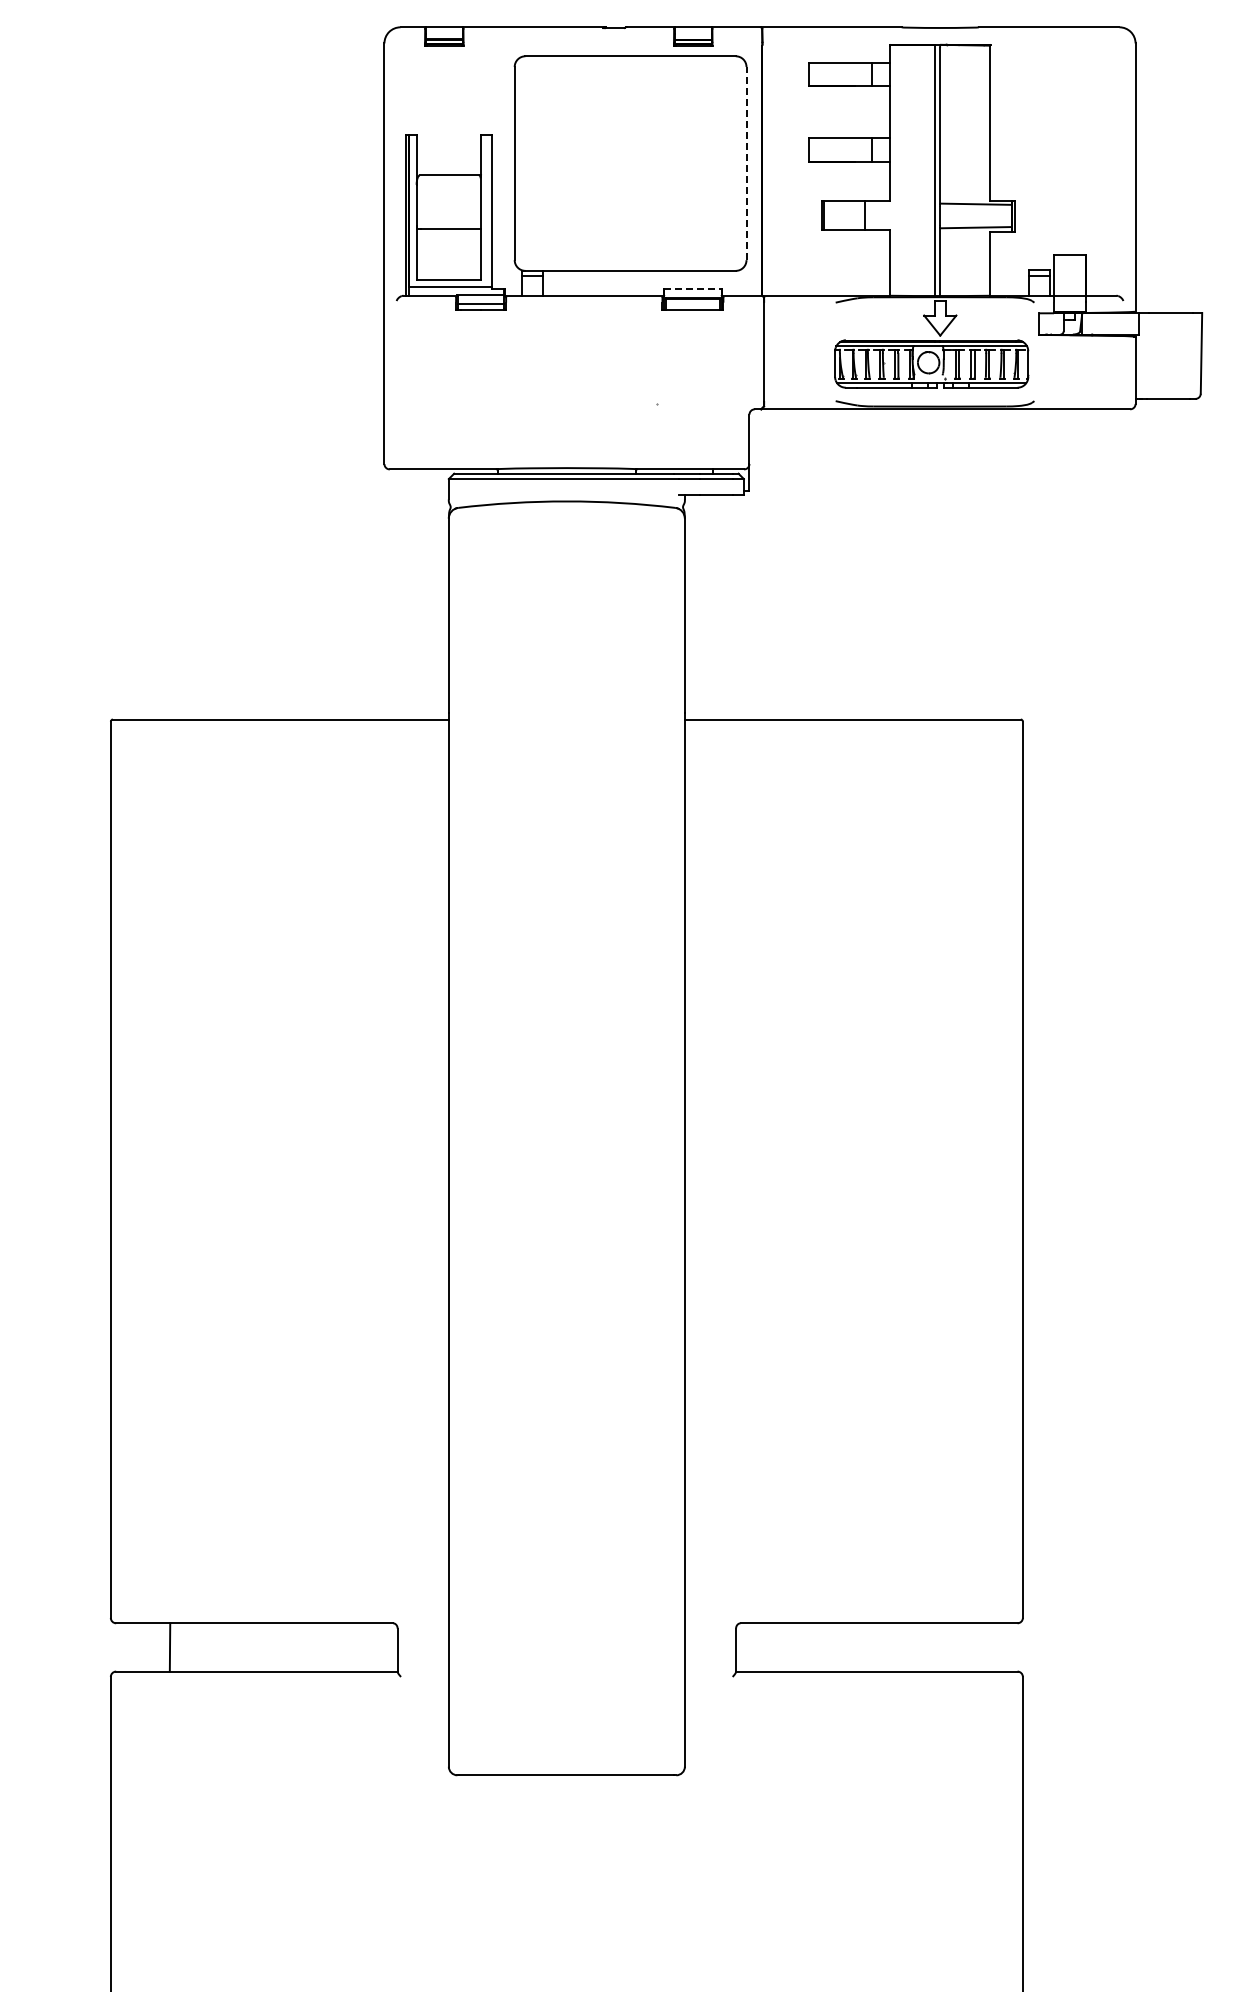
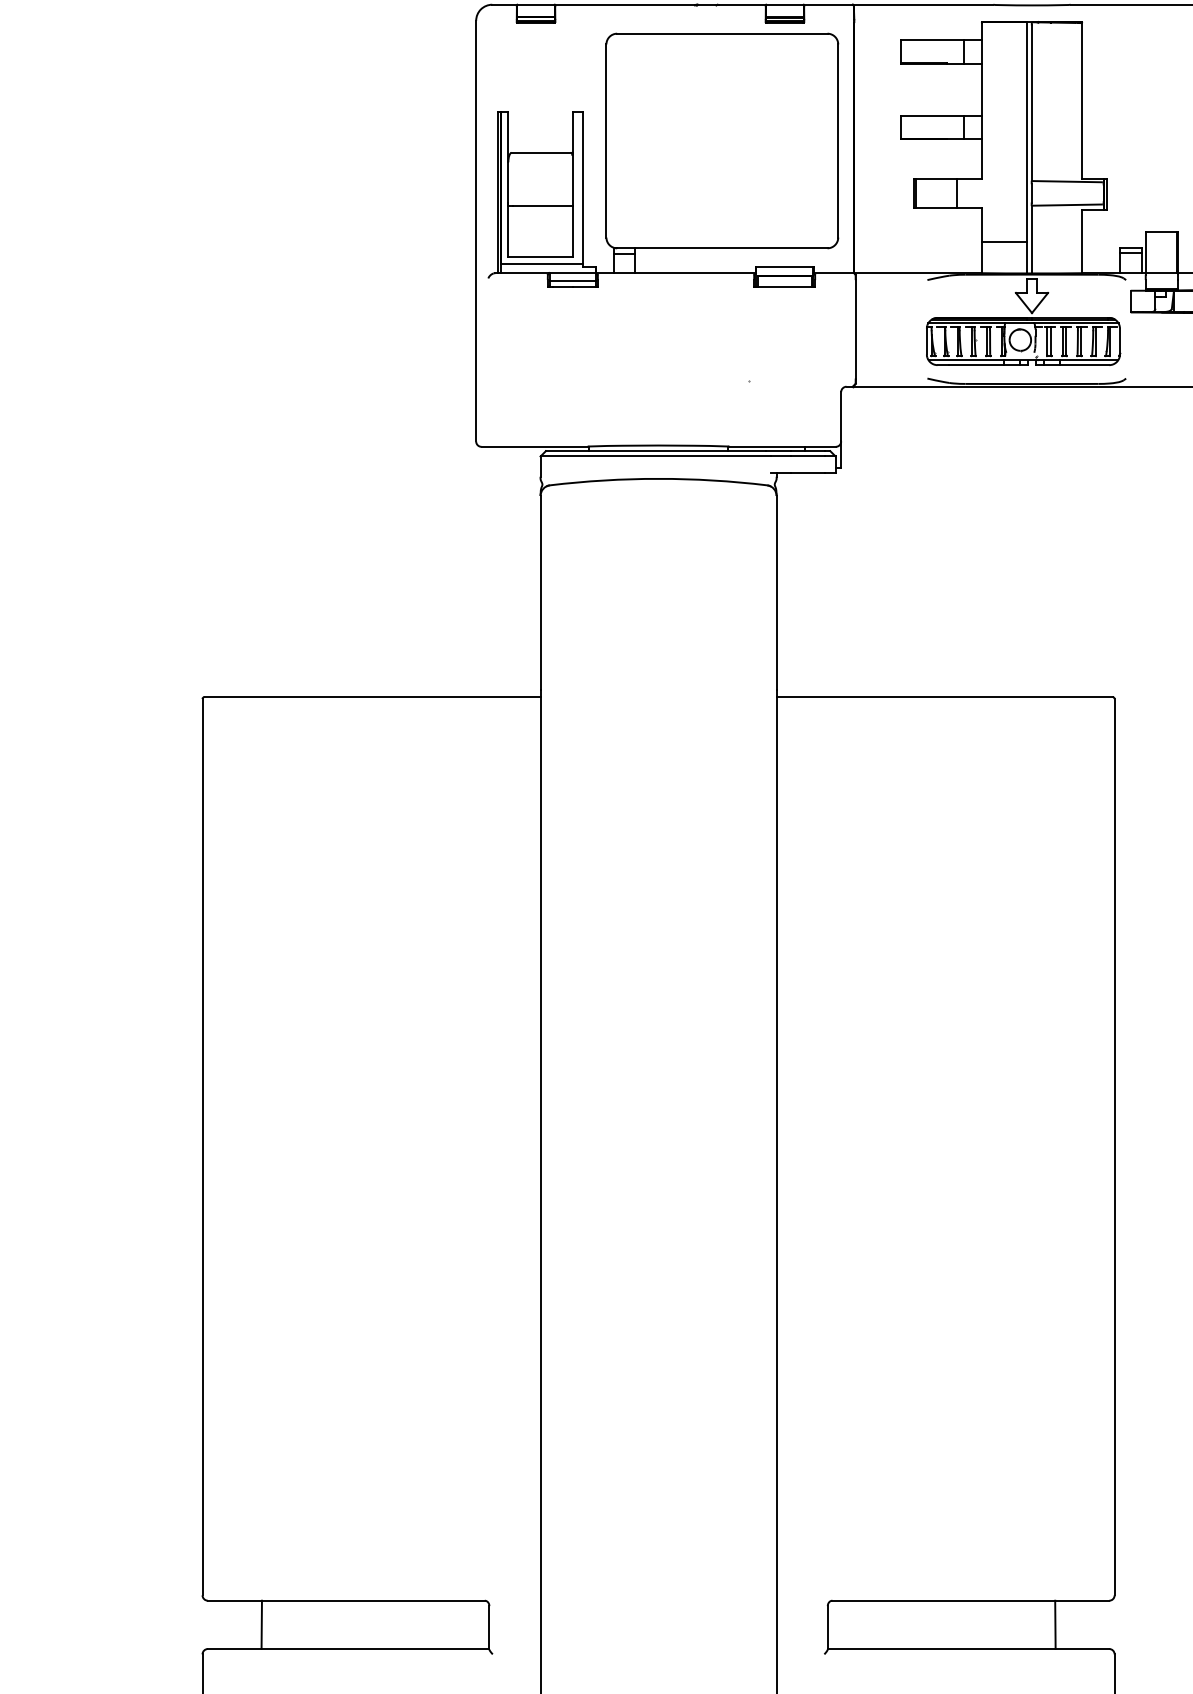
line: (746, 163) -> (838, 140), dashed -> solid
line: (912, 264) -> (1004, 241), added
line: (692, 289) -> (784, 266), dashed -> solid
line: (963, 1647) -> (1055, 1624), added

